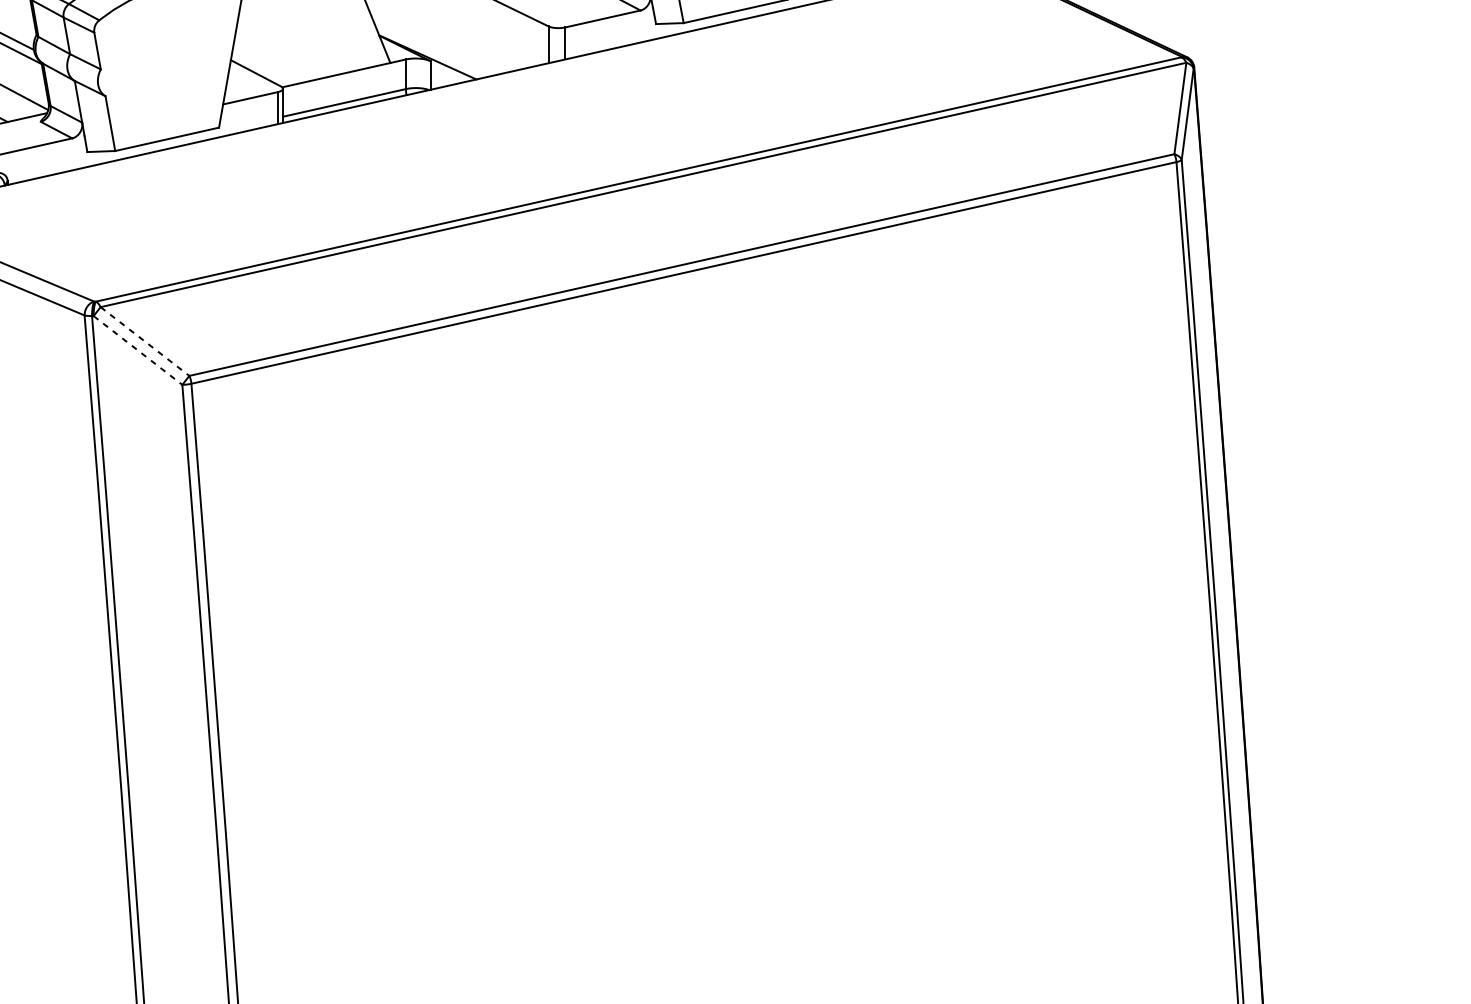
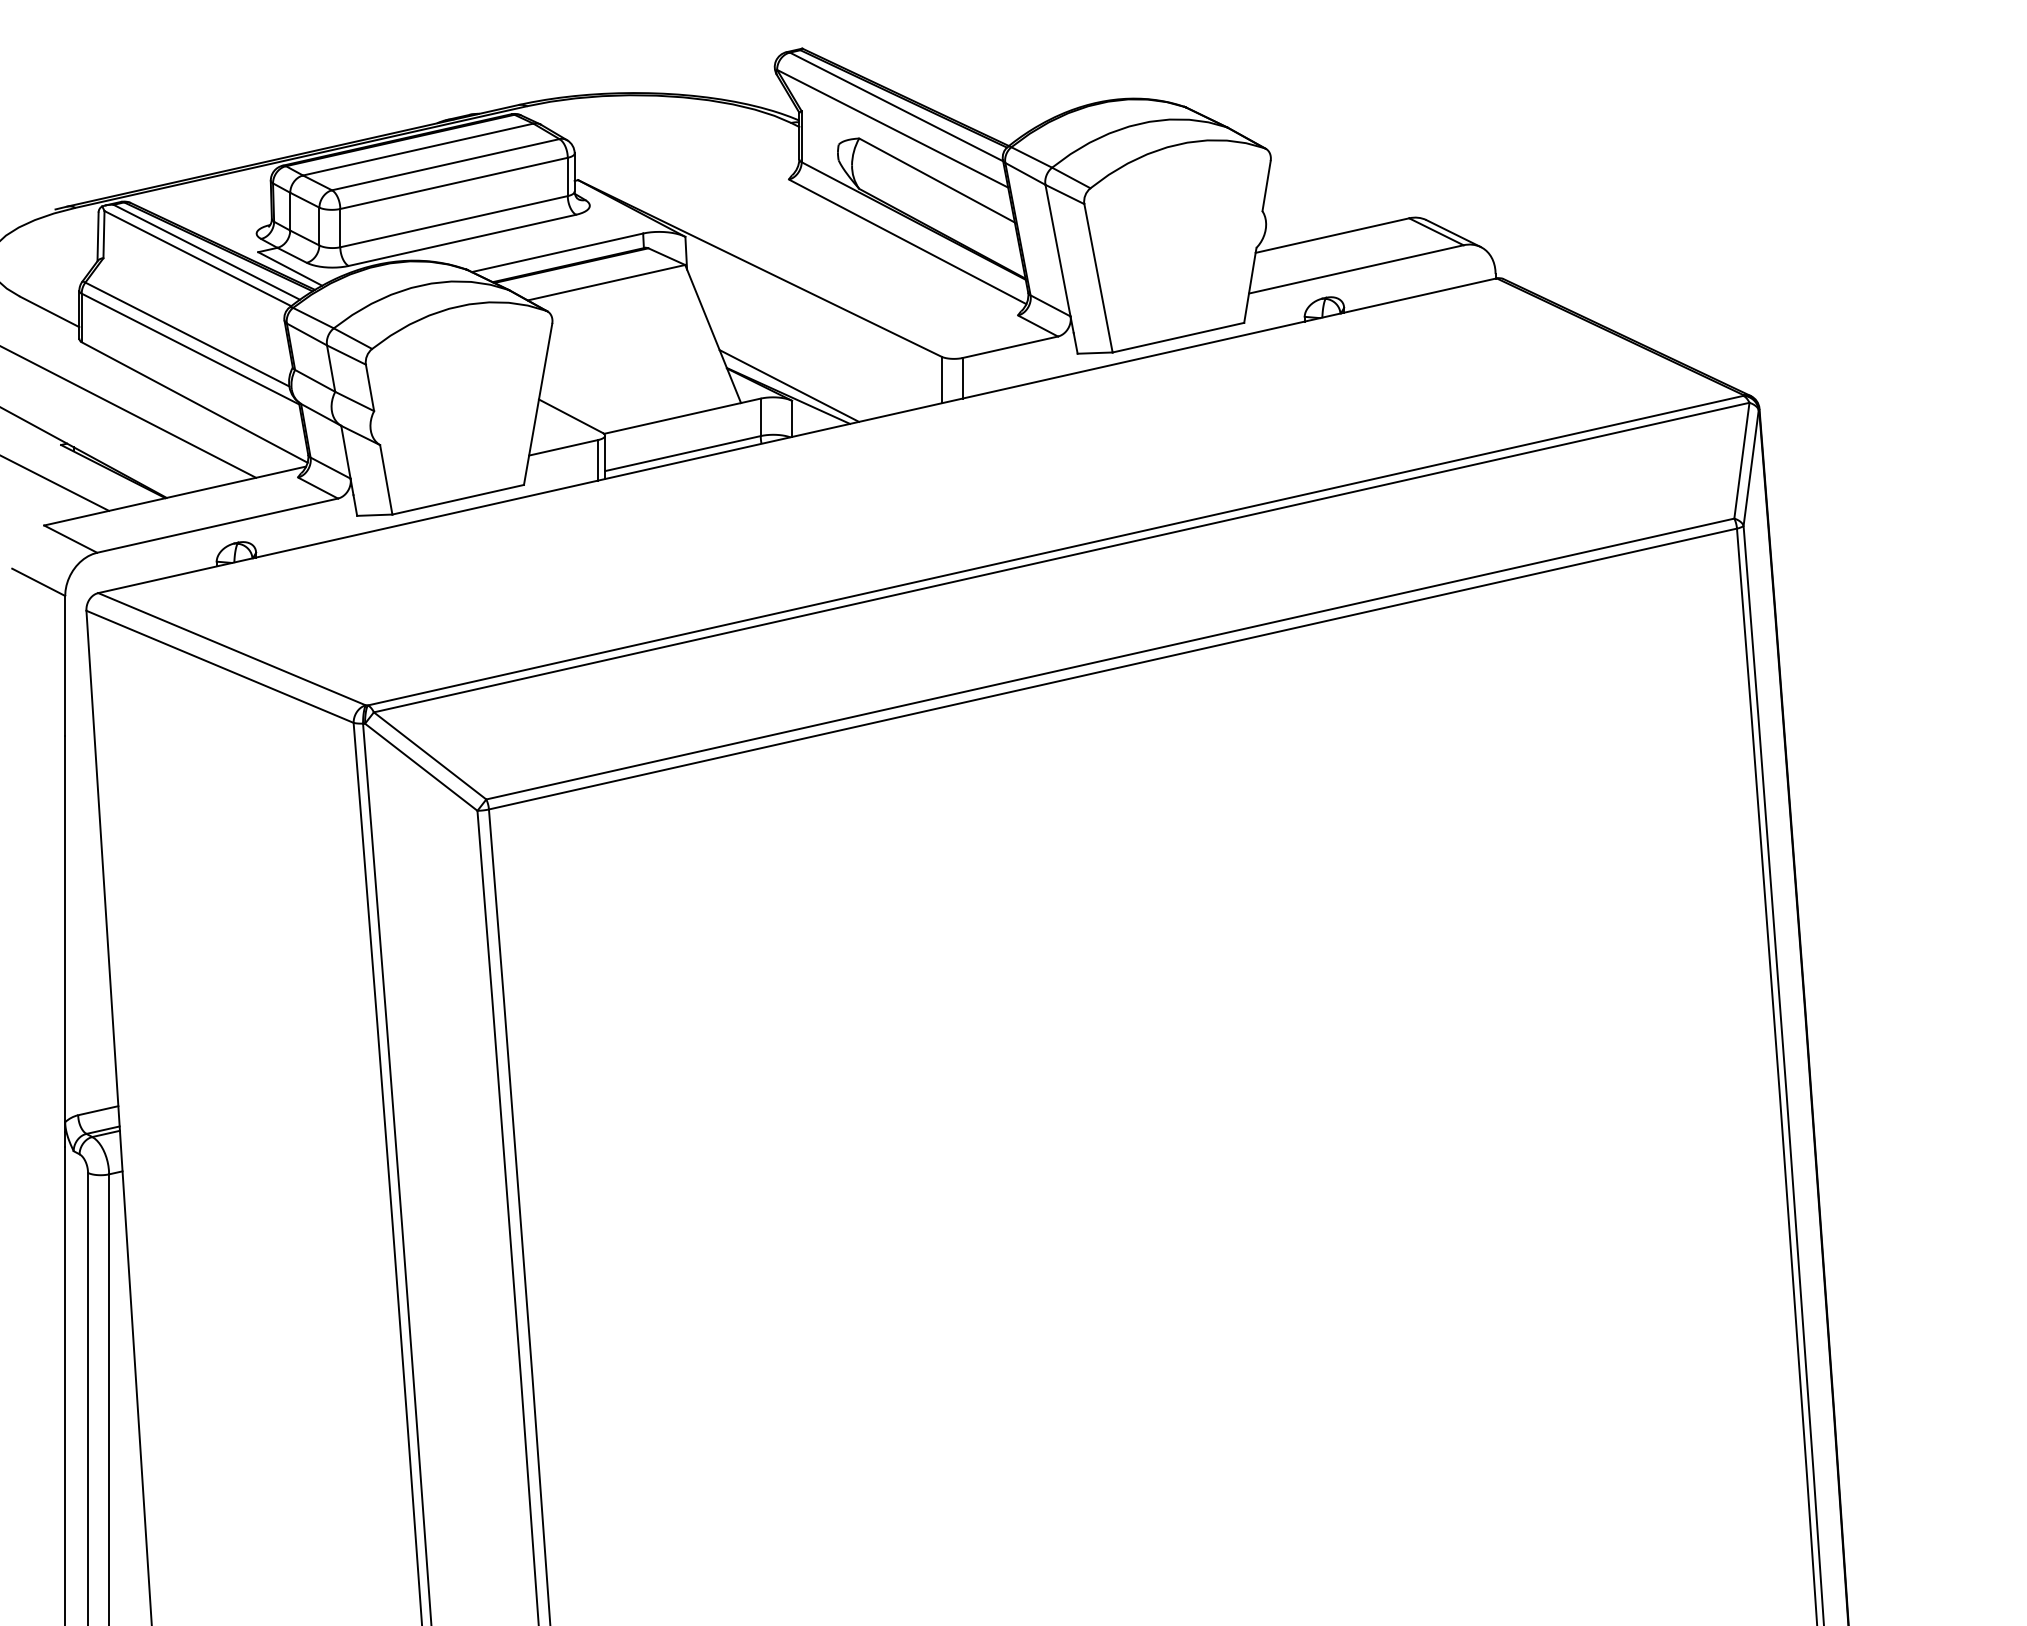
line: (428, 49) -> (789, 385), added
line: (145, 341) -> (430, 756), dashed -> solid
line: (138, 350) -> (421, 767), dashed -> solid

